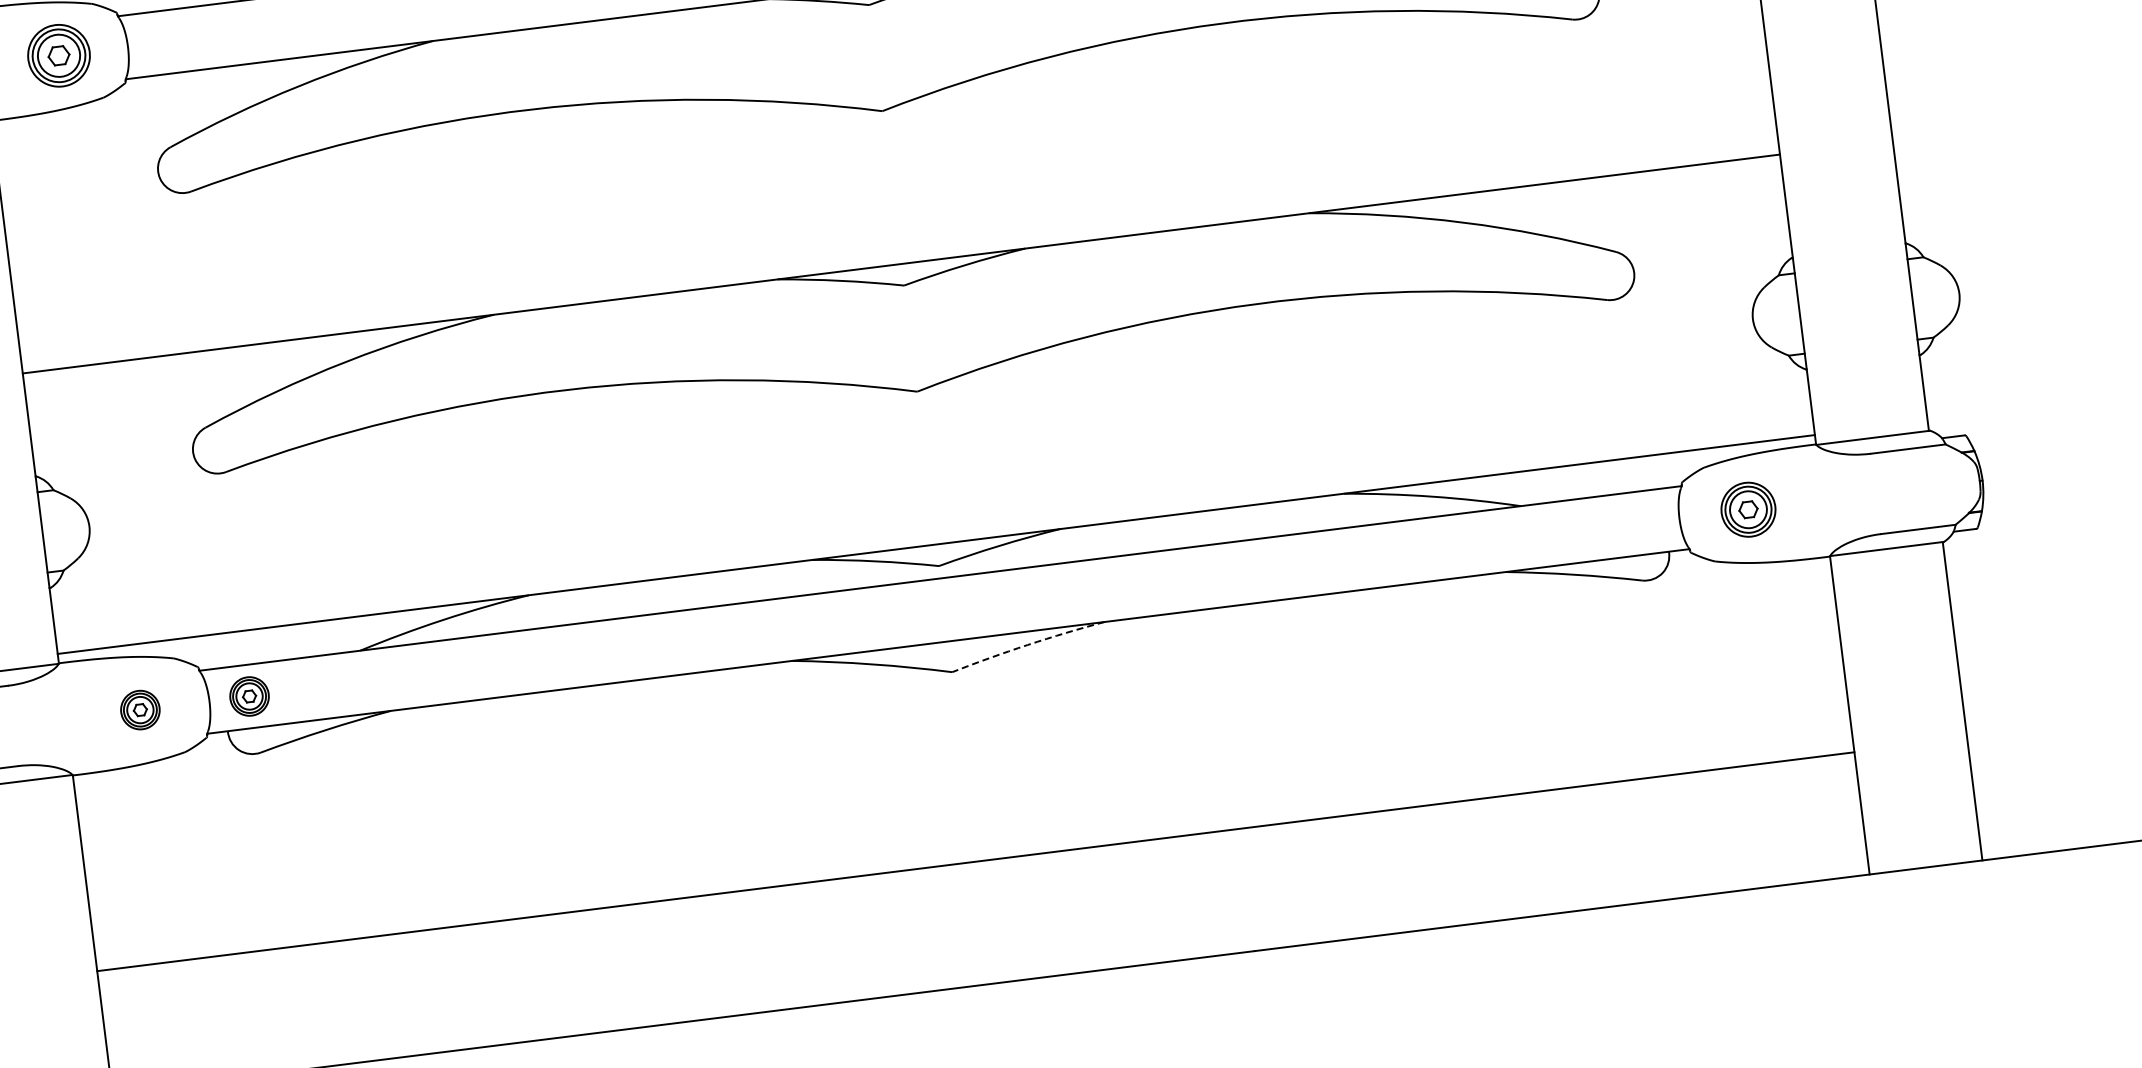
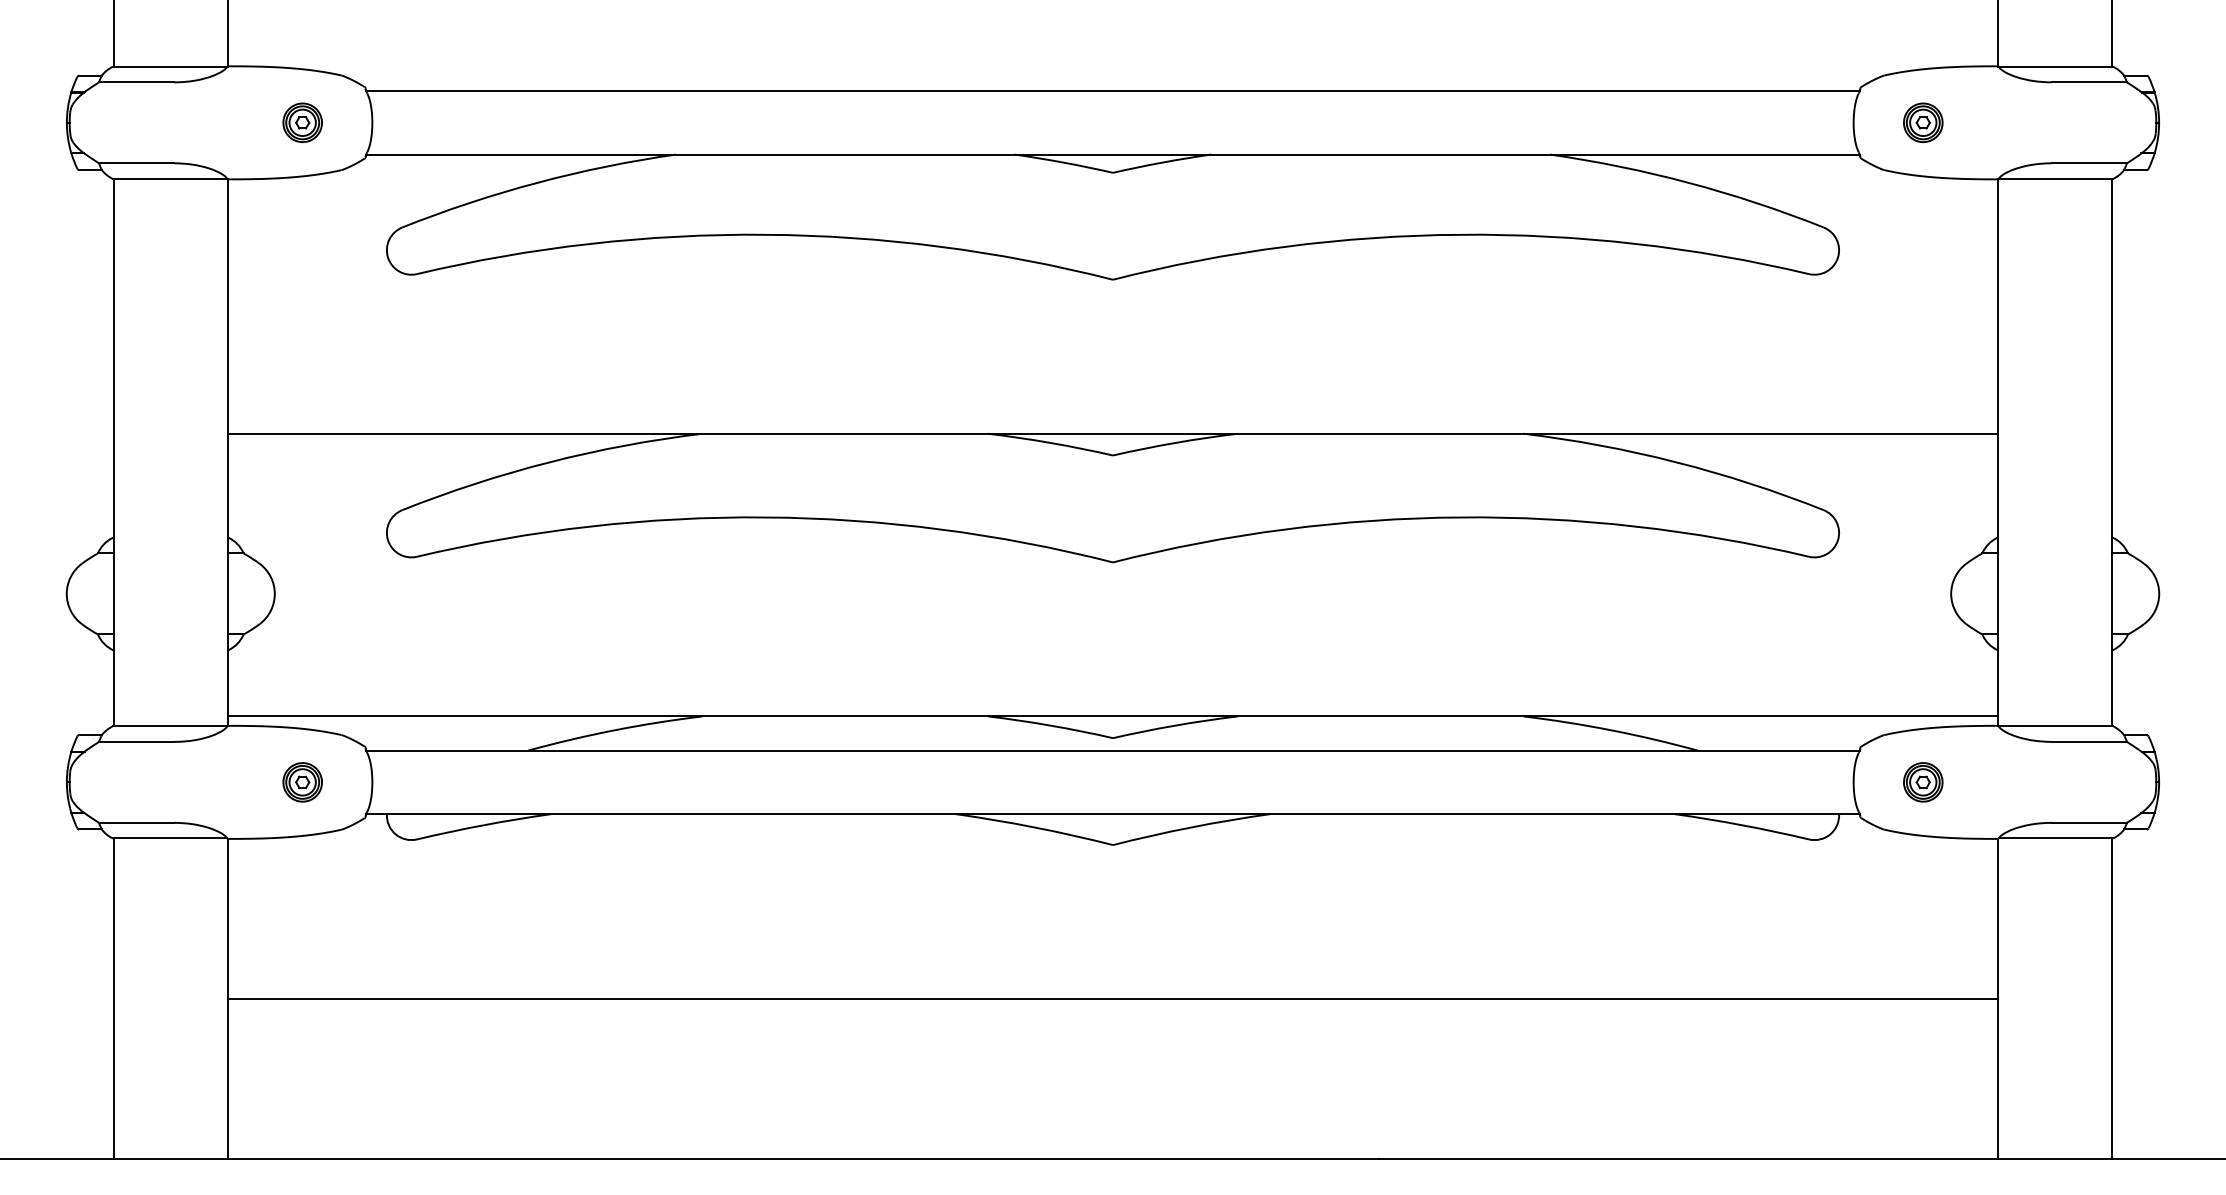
part: (58, 55) -> (302, 122), size x0.62
part: (1748, 509) -> (1923, 782), size x0.71
arc: (1027, 645) -> (1191, 827), dashed -> solid
part: (249, 696) -> (412, 782), removed
line: (975, 862) -> (1112, 999), moved

